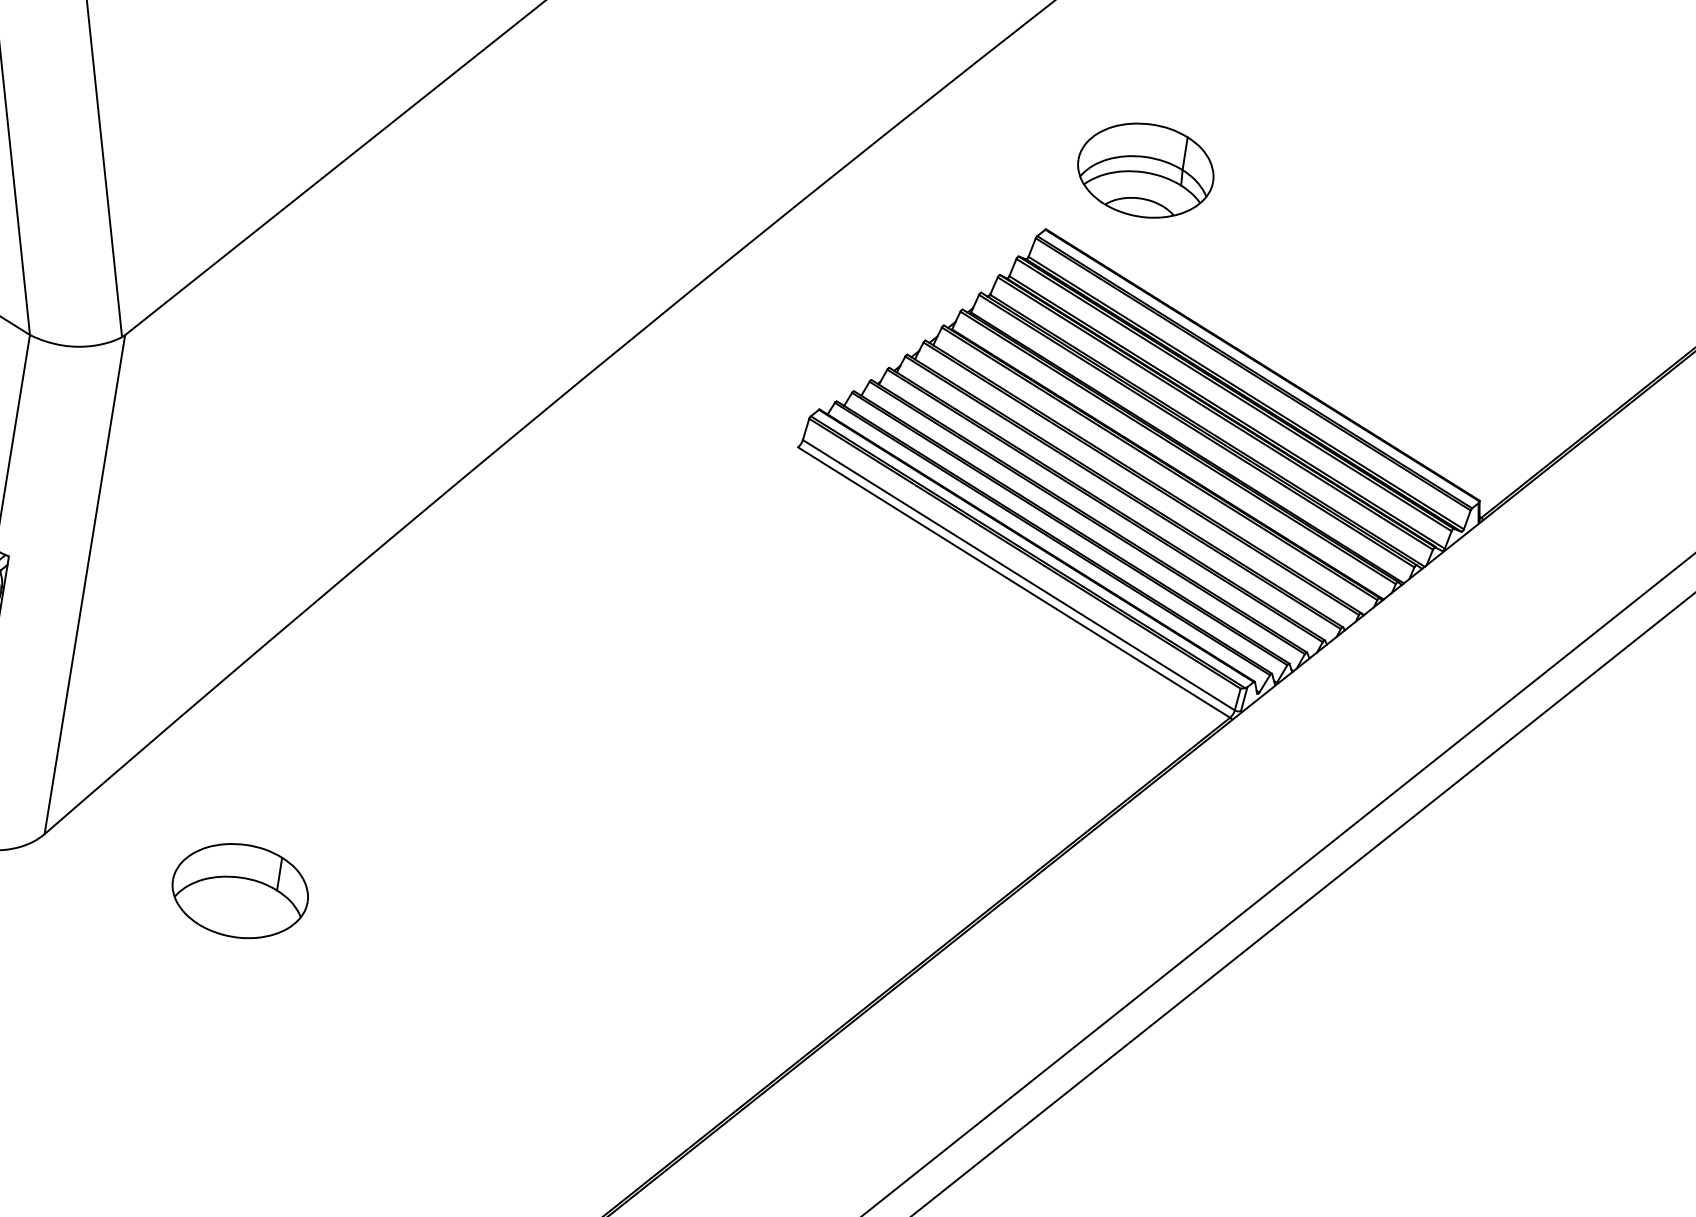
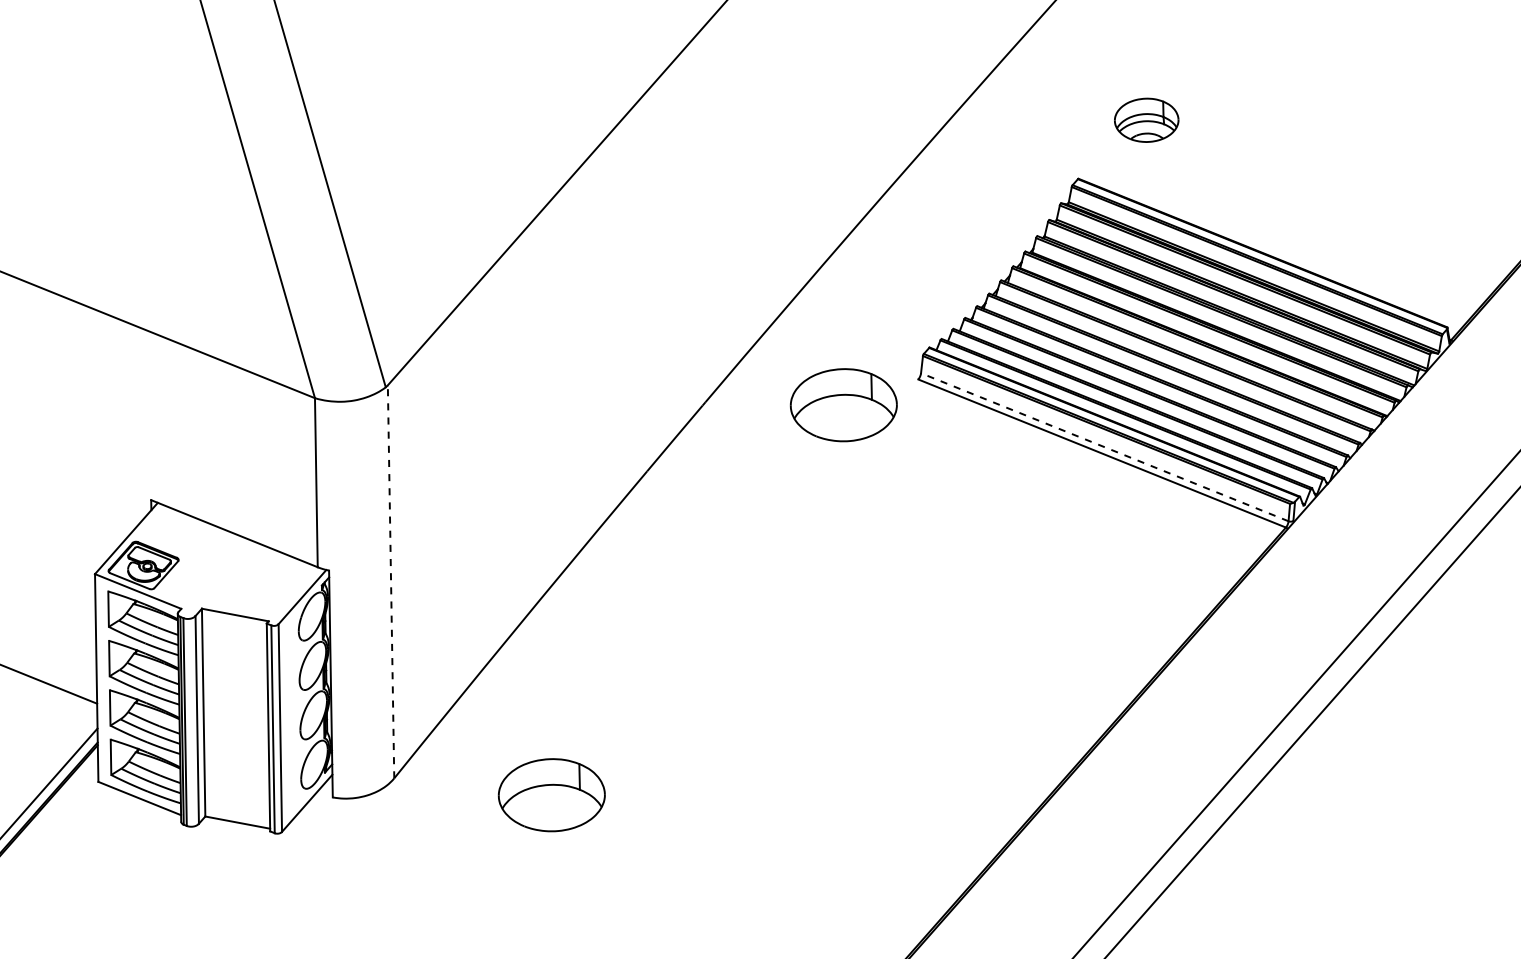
part: (1145, 170) -> (1146, 120), size x0.6
part: (697, 463) -> (843, 405), added
line: (1018, 575) -> (1104, 447), solid -> dashed
line: (85, 584) -> (391, 581), solid -> dashed

